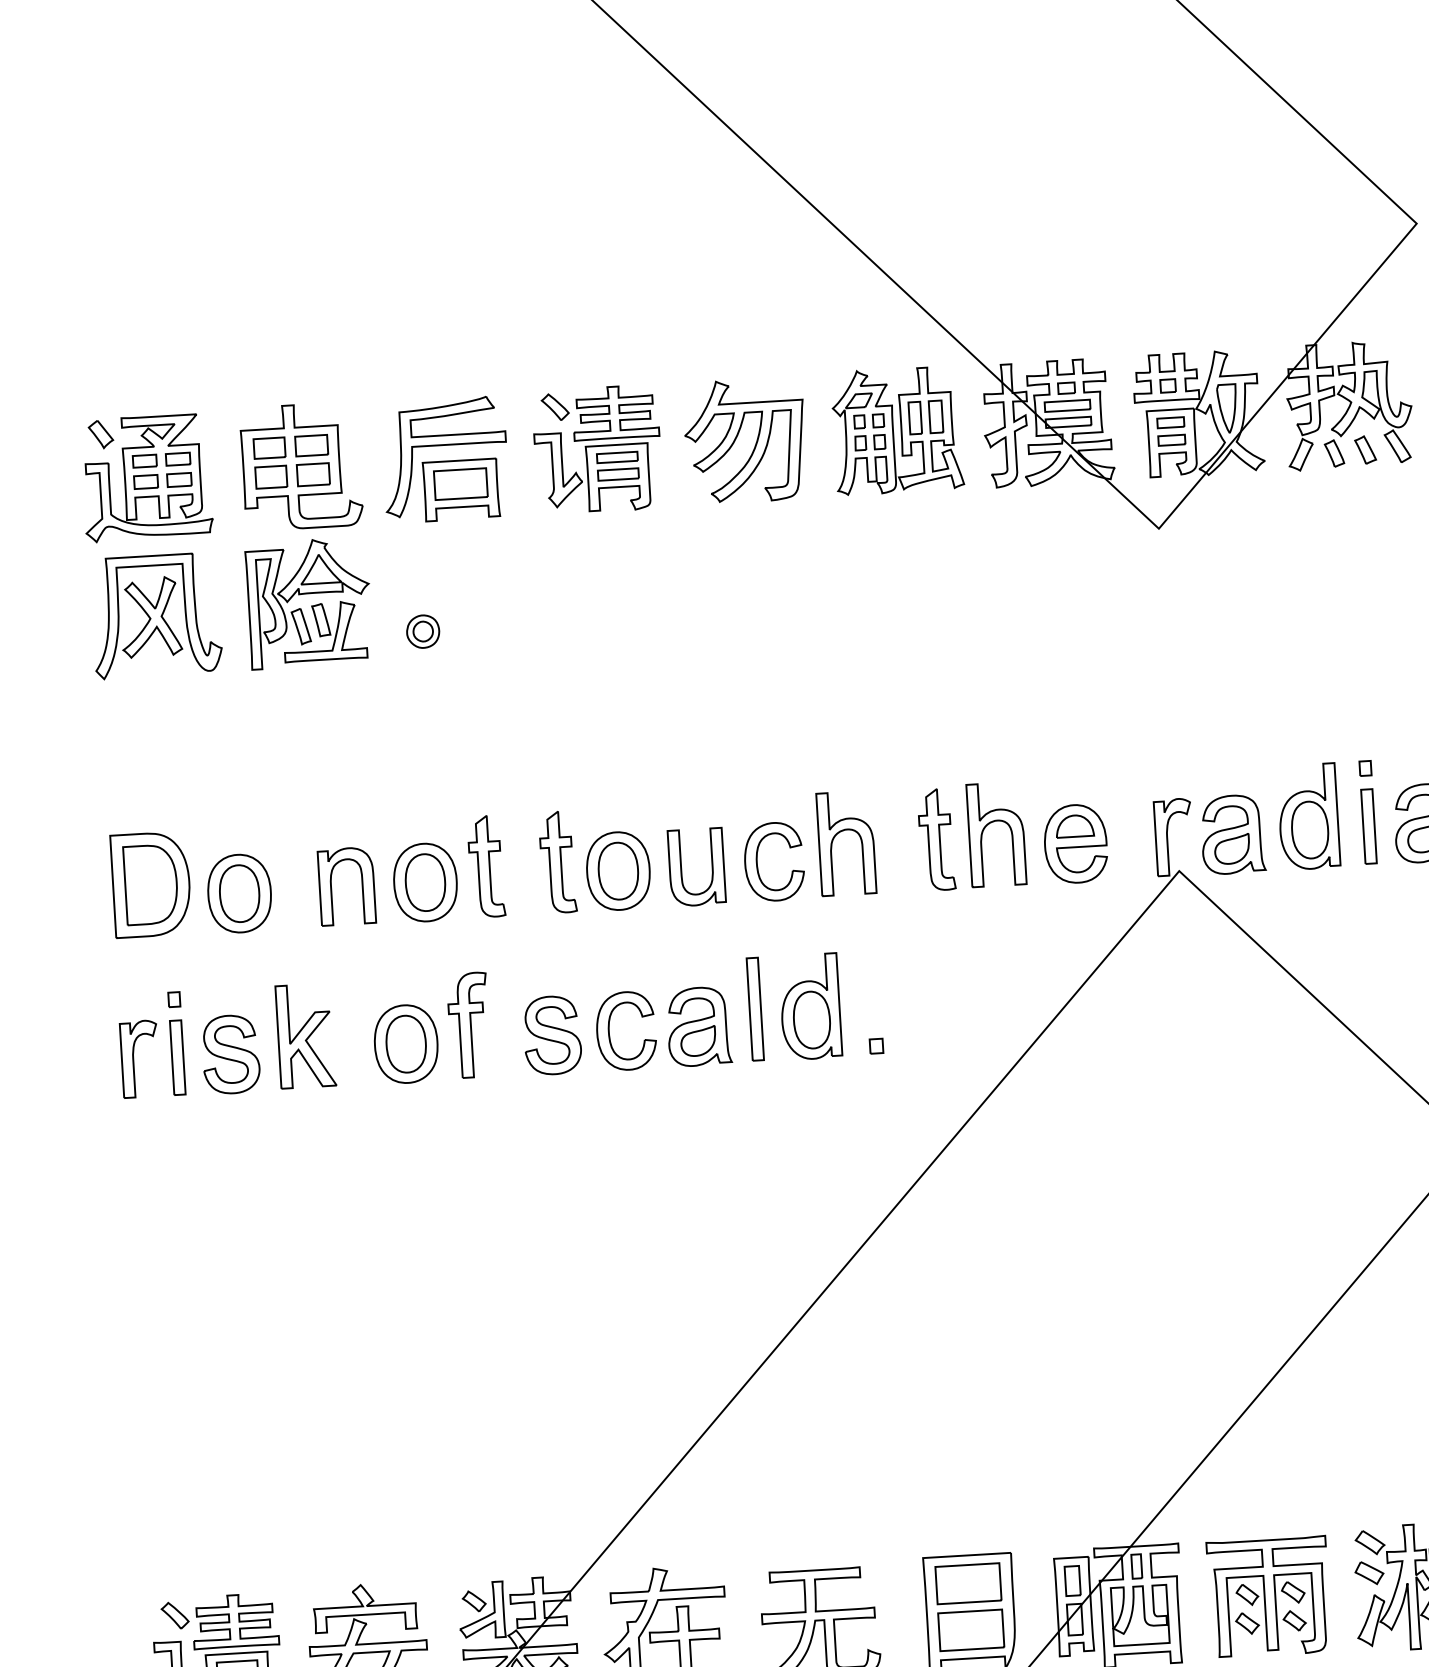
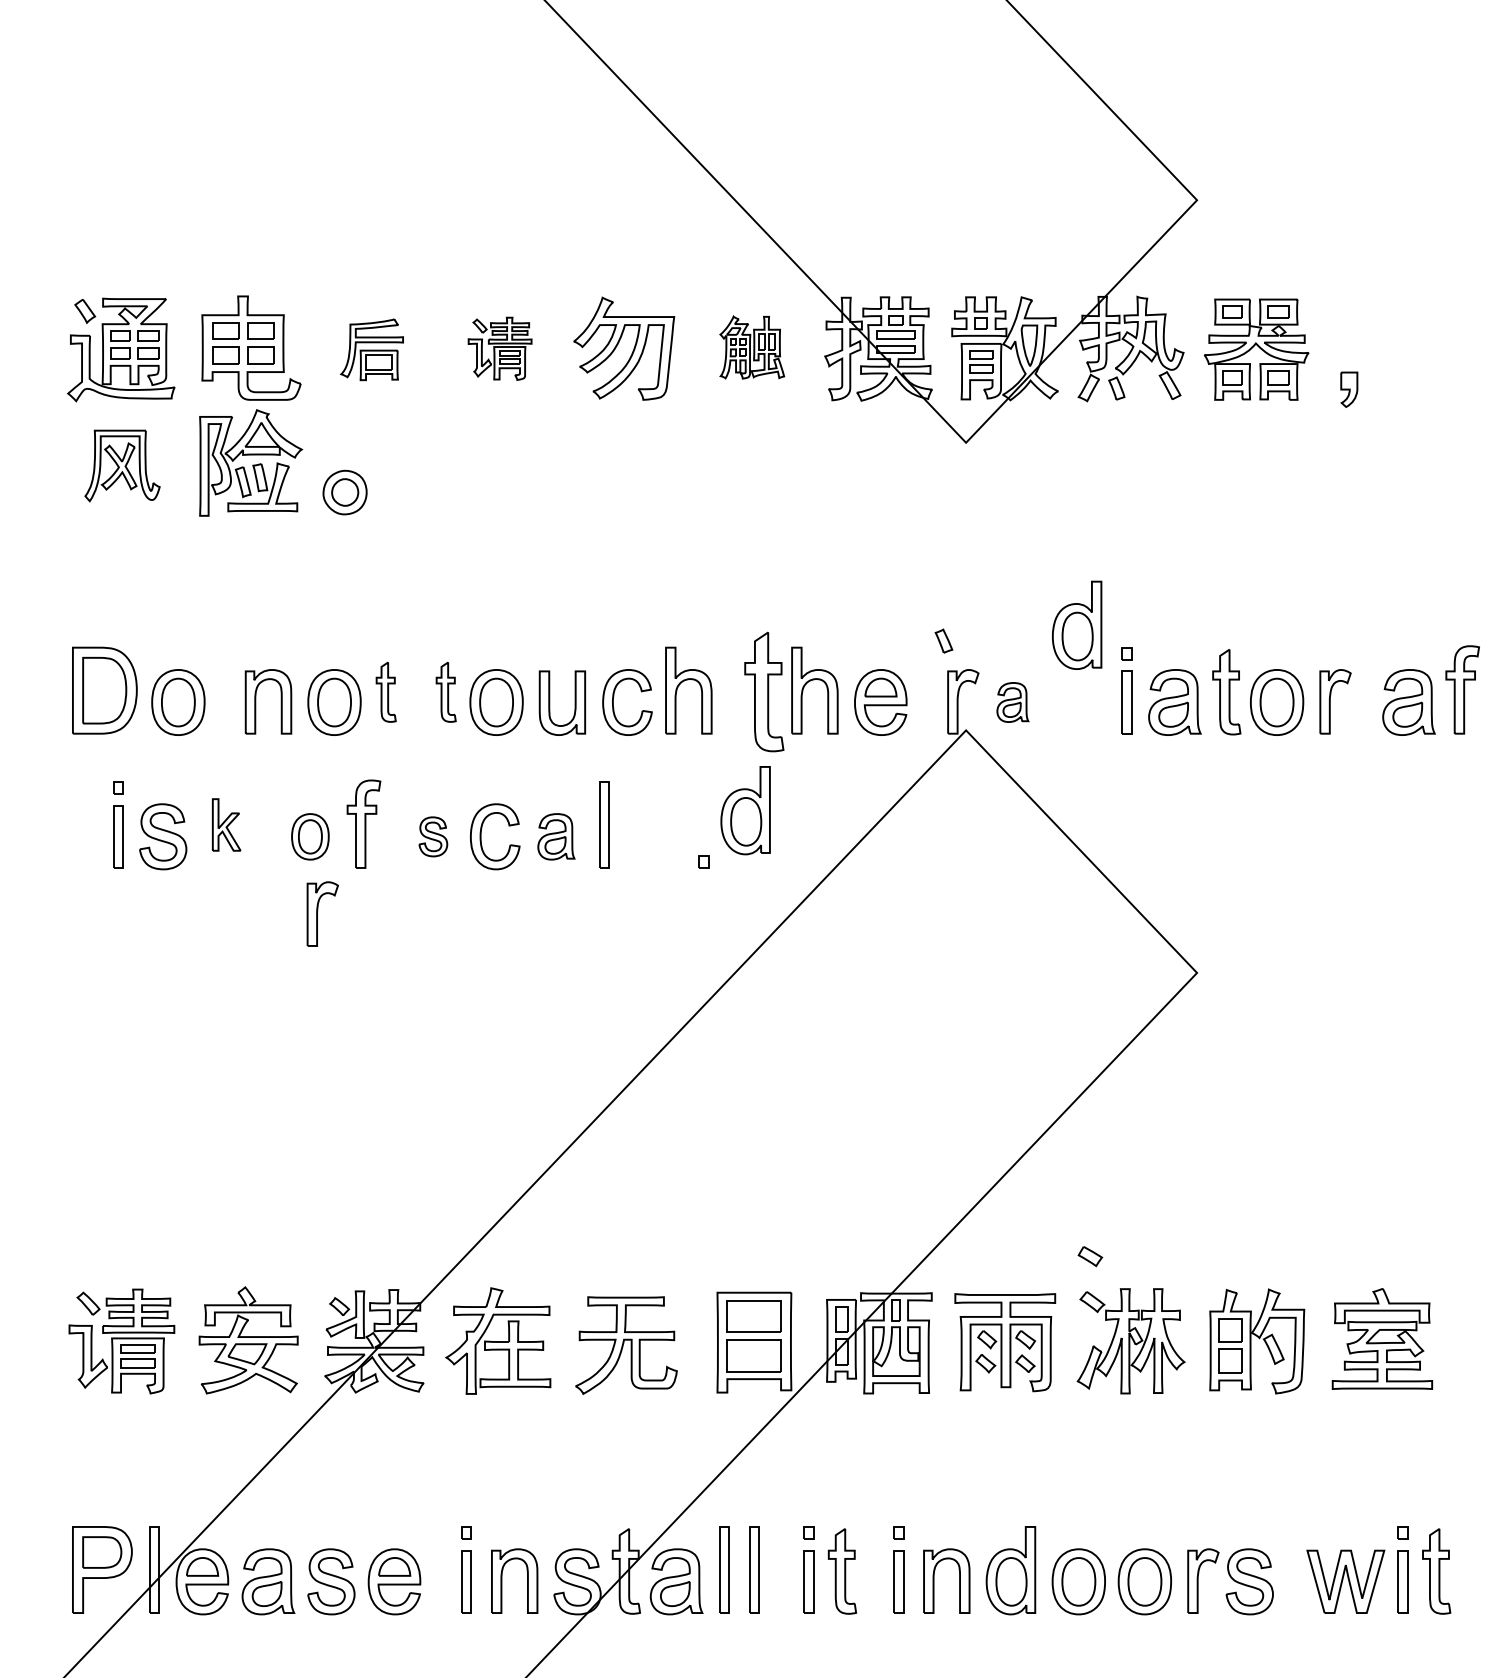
part: (897, 430) -> (752, 347), size x0.6
part: (596, 449) -> (499, 348), size x0.6
part: (1364, 449) -> (943, 640), moved
part: (444, 459) -> (371, 349), size x0.6
part: (156, 615) -> (122, 465), size x0.7
part: (422, 630) -> (344, 491), size x1.6
part: (1307, 815) -> (1076, 624), moved
part: (1232, 834) -> (1012, 702), size x0.6
part: (936, 840) -> (764, 692), size x1.4
part: (556, 862) -> (445, 692), size x0.7
part: (485, 867) -> (385, 692), size x0.7
part: (810, 1006) -> (745, 810), moved
part: (699, 1026) -> (556, 836), size x0.7
part: (305, 1035) -> (226, 824), size x0.6
part: (552, 1035) -> (433, 836), size x0.6
part: (406, 1043) -> (310, 836), size x0.7
part: (139, 1058) -> (322, 913), moved
part: (1369, 1573) -> (1090, 1256), moved

